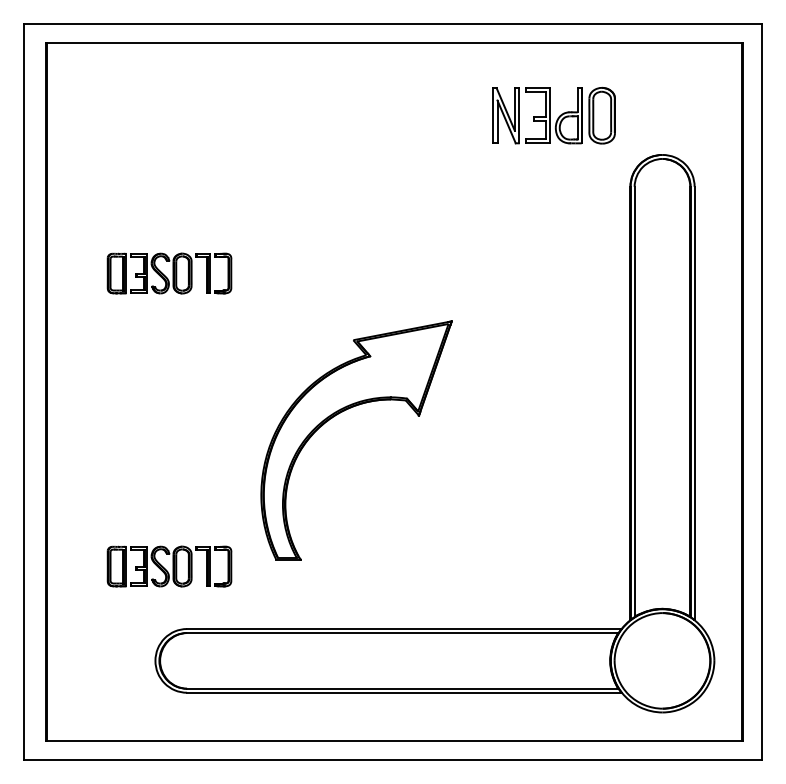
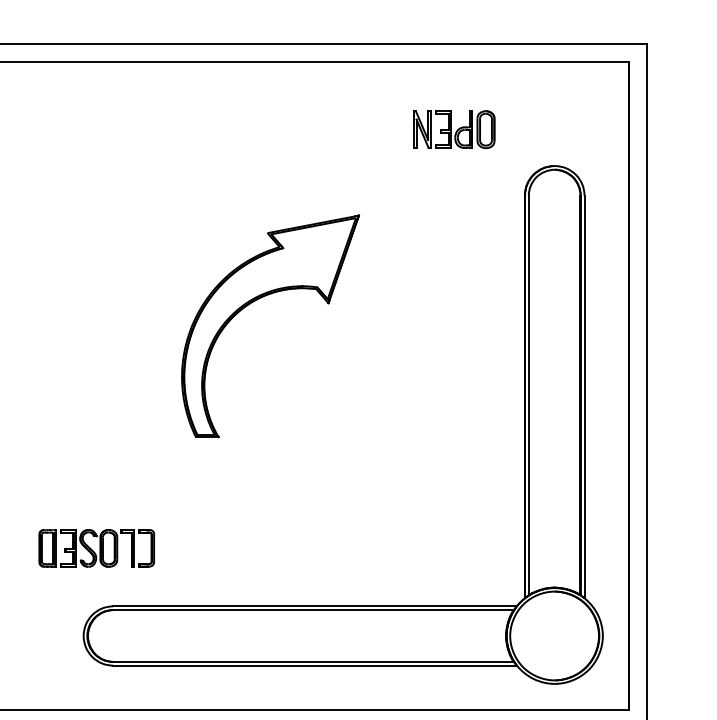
part: (554, 115) -> (454, 129), size x0.71
part: (169, 273) -> (96, 276), removed
part: (342, 412) -> (257, 300), moved

